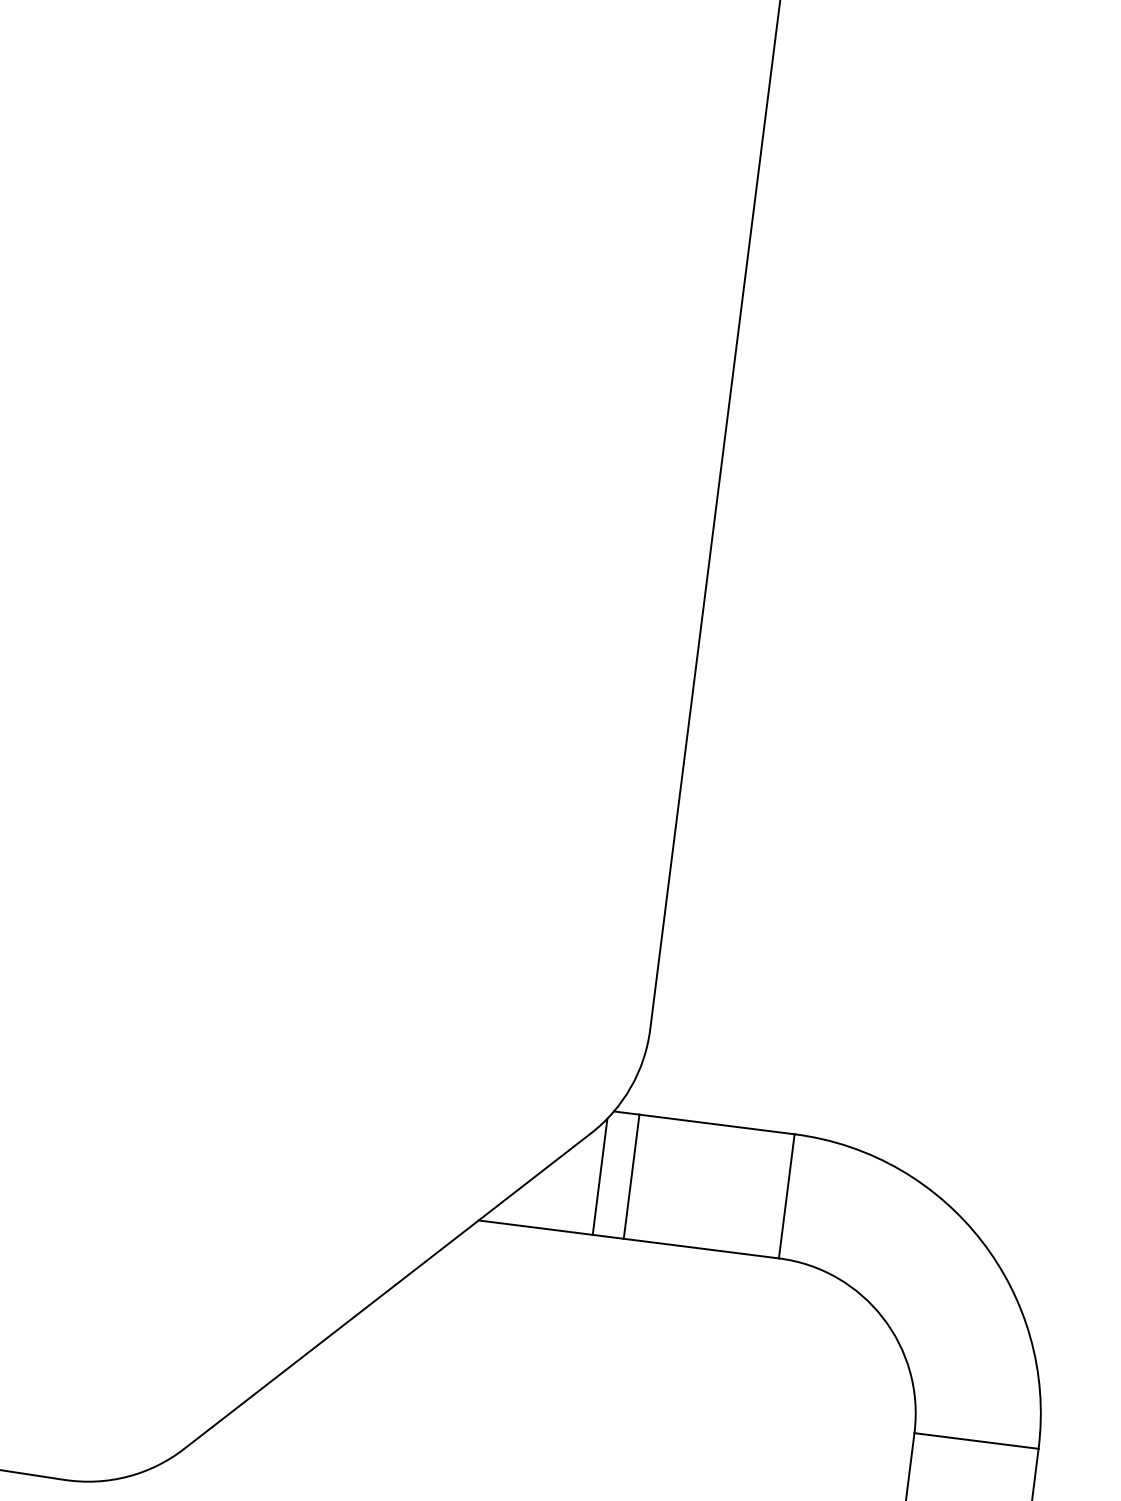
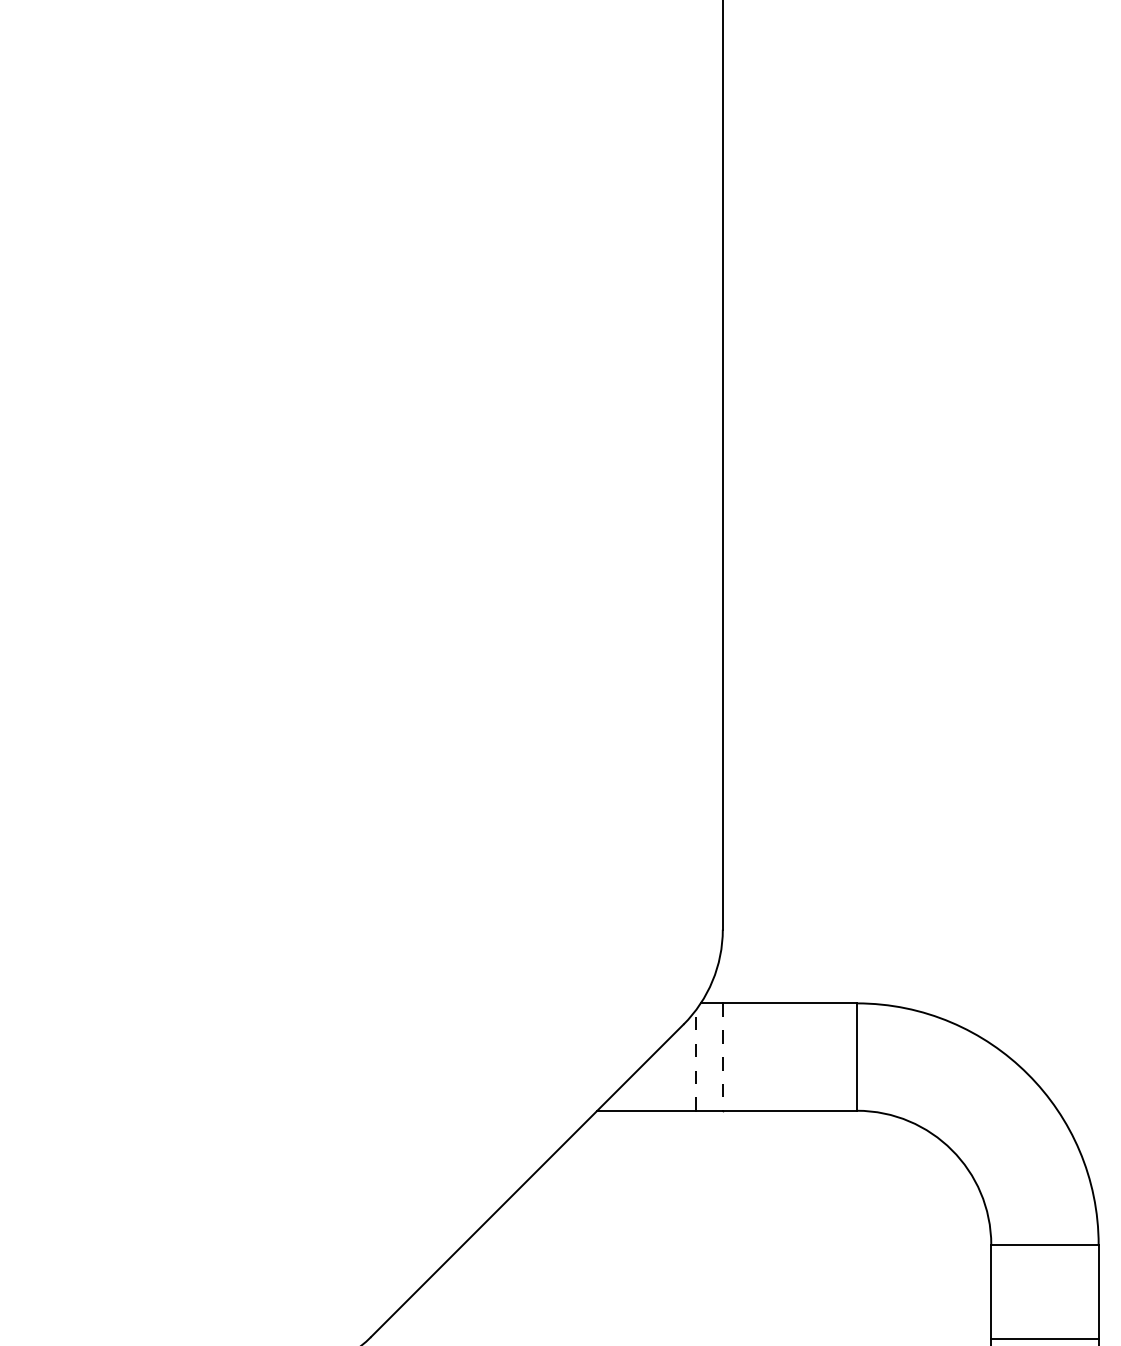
line: (599, 1176) -> (695, 1060), solid -> dashed
line: (631, 1177) -> (722, 1057), solid -> dashed

